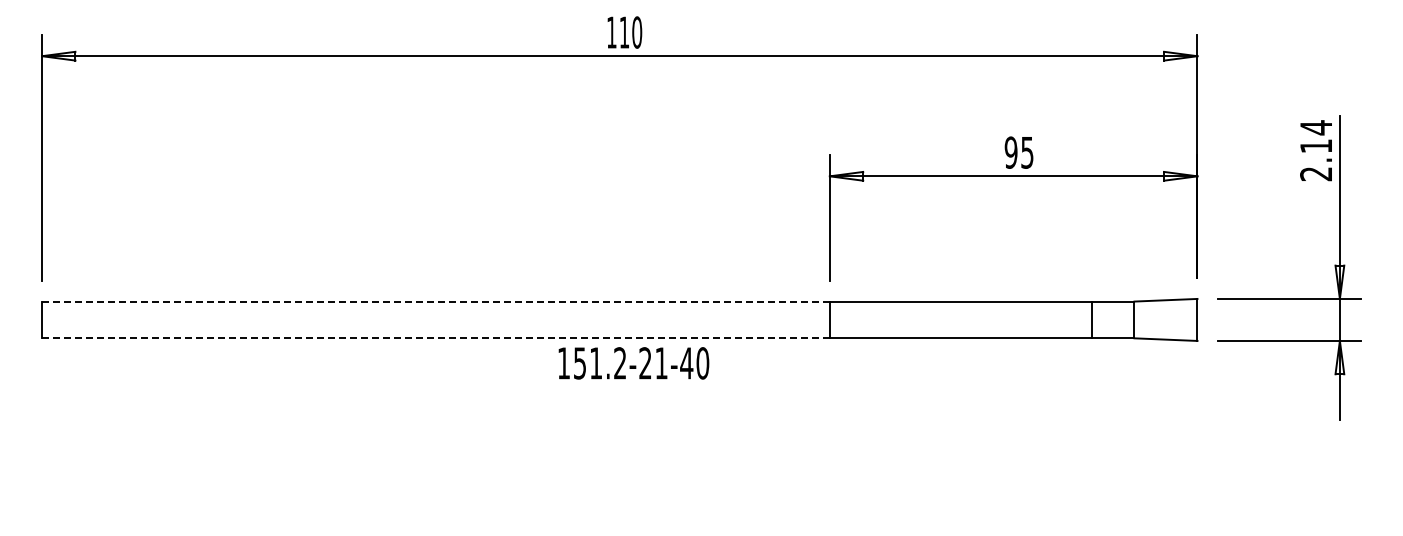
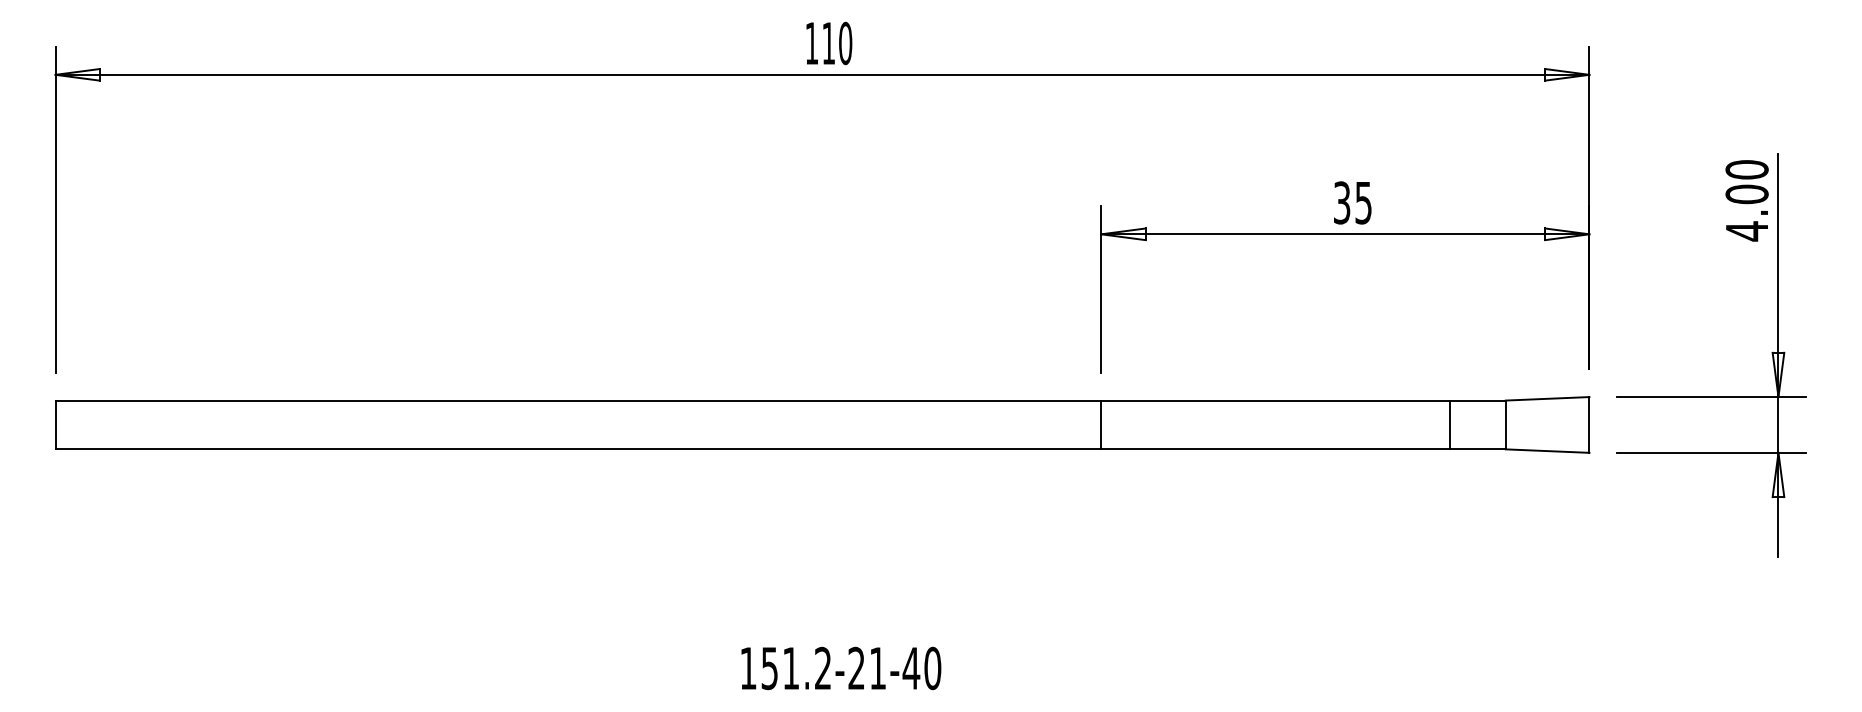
text: (1316, 150) -> (1747, 200), 2.14 -> 4.00
text: (1010, 152) -> (1341, 202), 95 -> 35
line: (435, 301) -> (577, 400), dashed -> solid
line: (435, 338) -> (577, 449), dashed -> solid
text: (633, 363) -> (840, 668), moved

